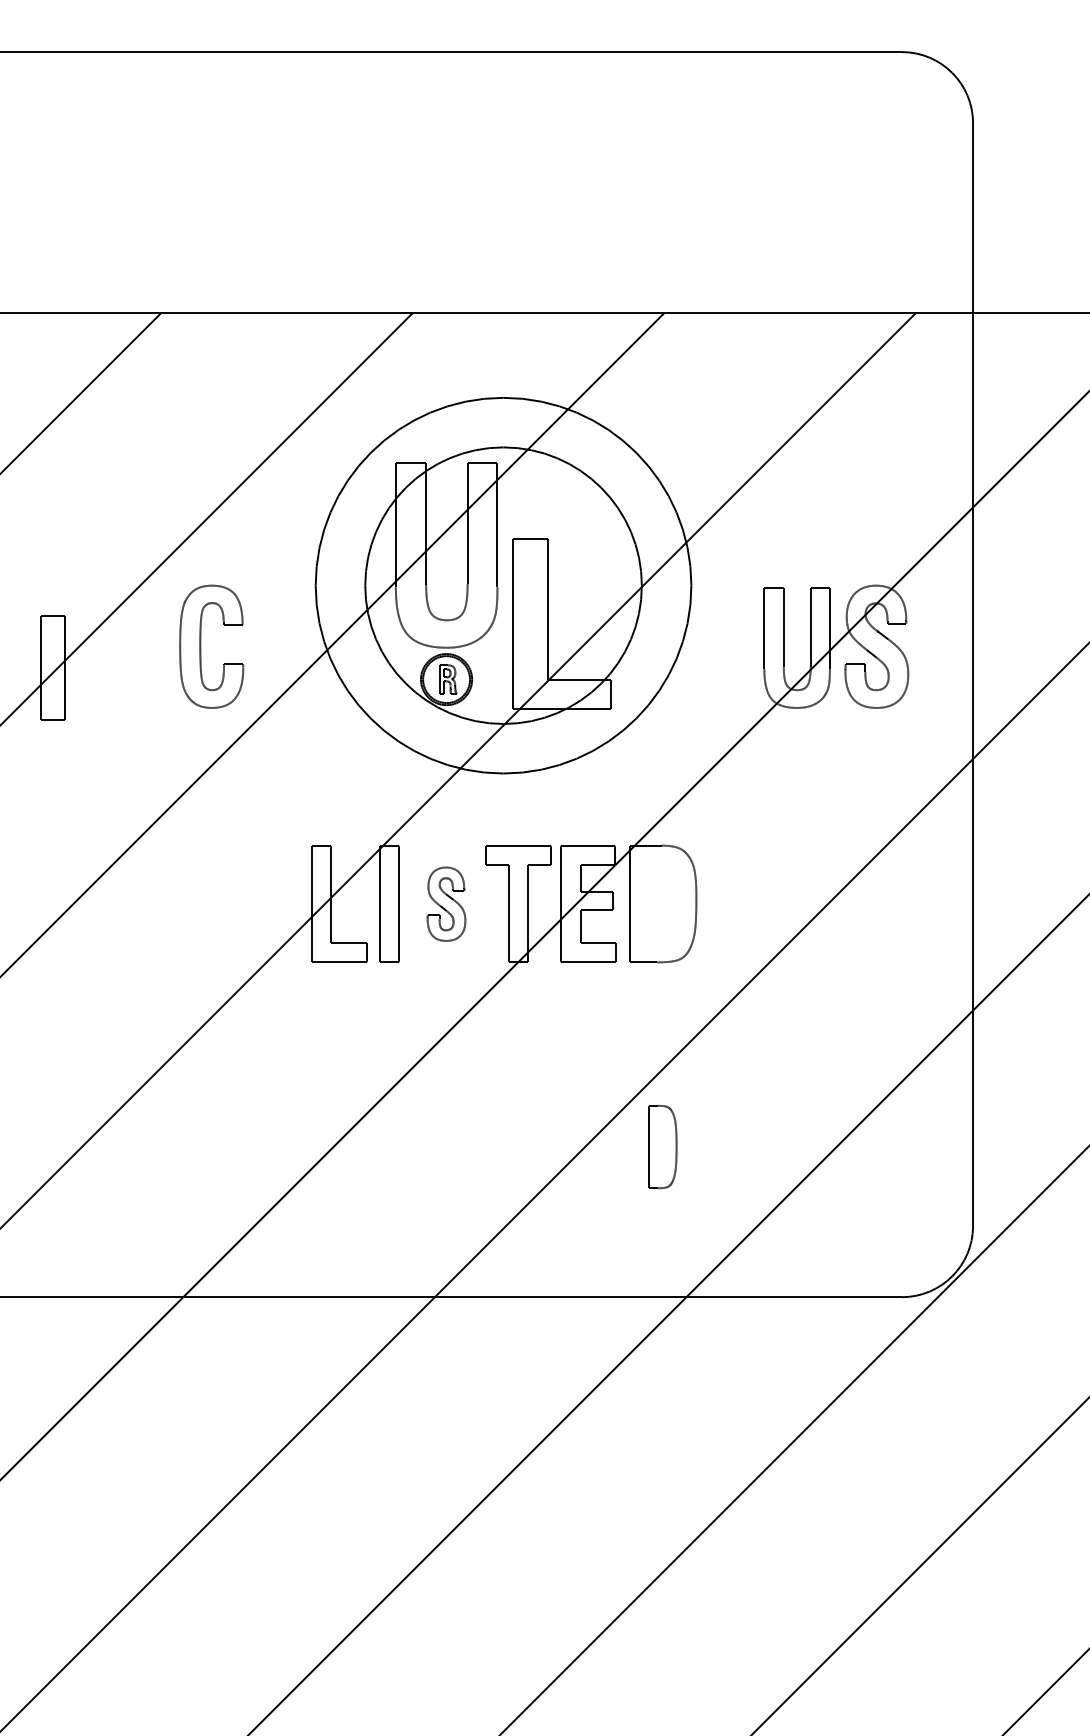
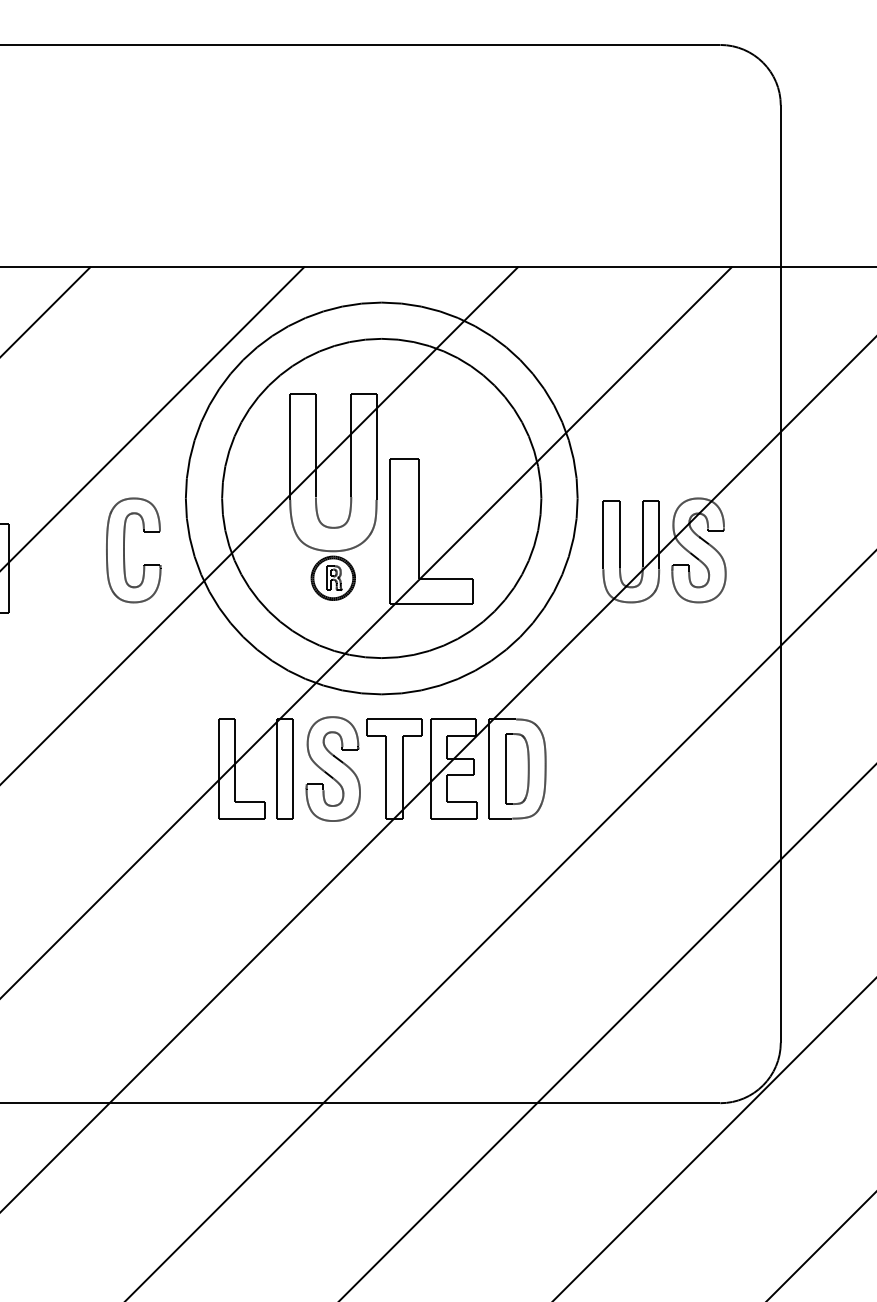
circle: (503, 585) -> (381, 498), size x1.67
part: (446, 904) -> (333, 769), size x1.67
part: (662, 1146) -> (516, 768), moved

